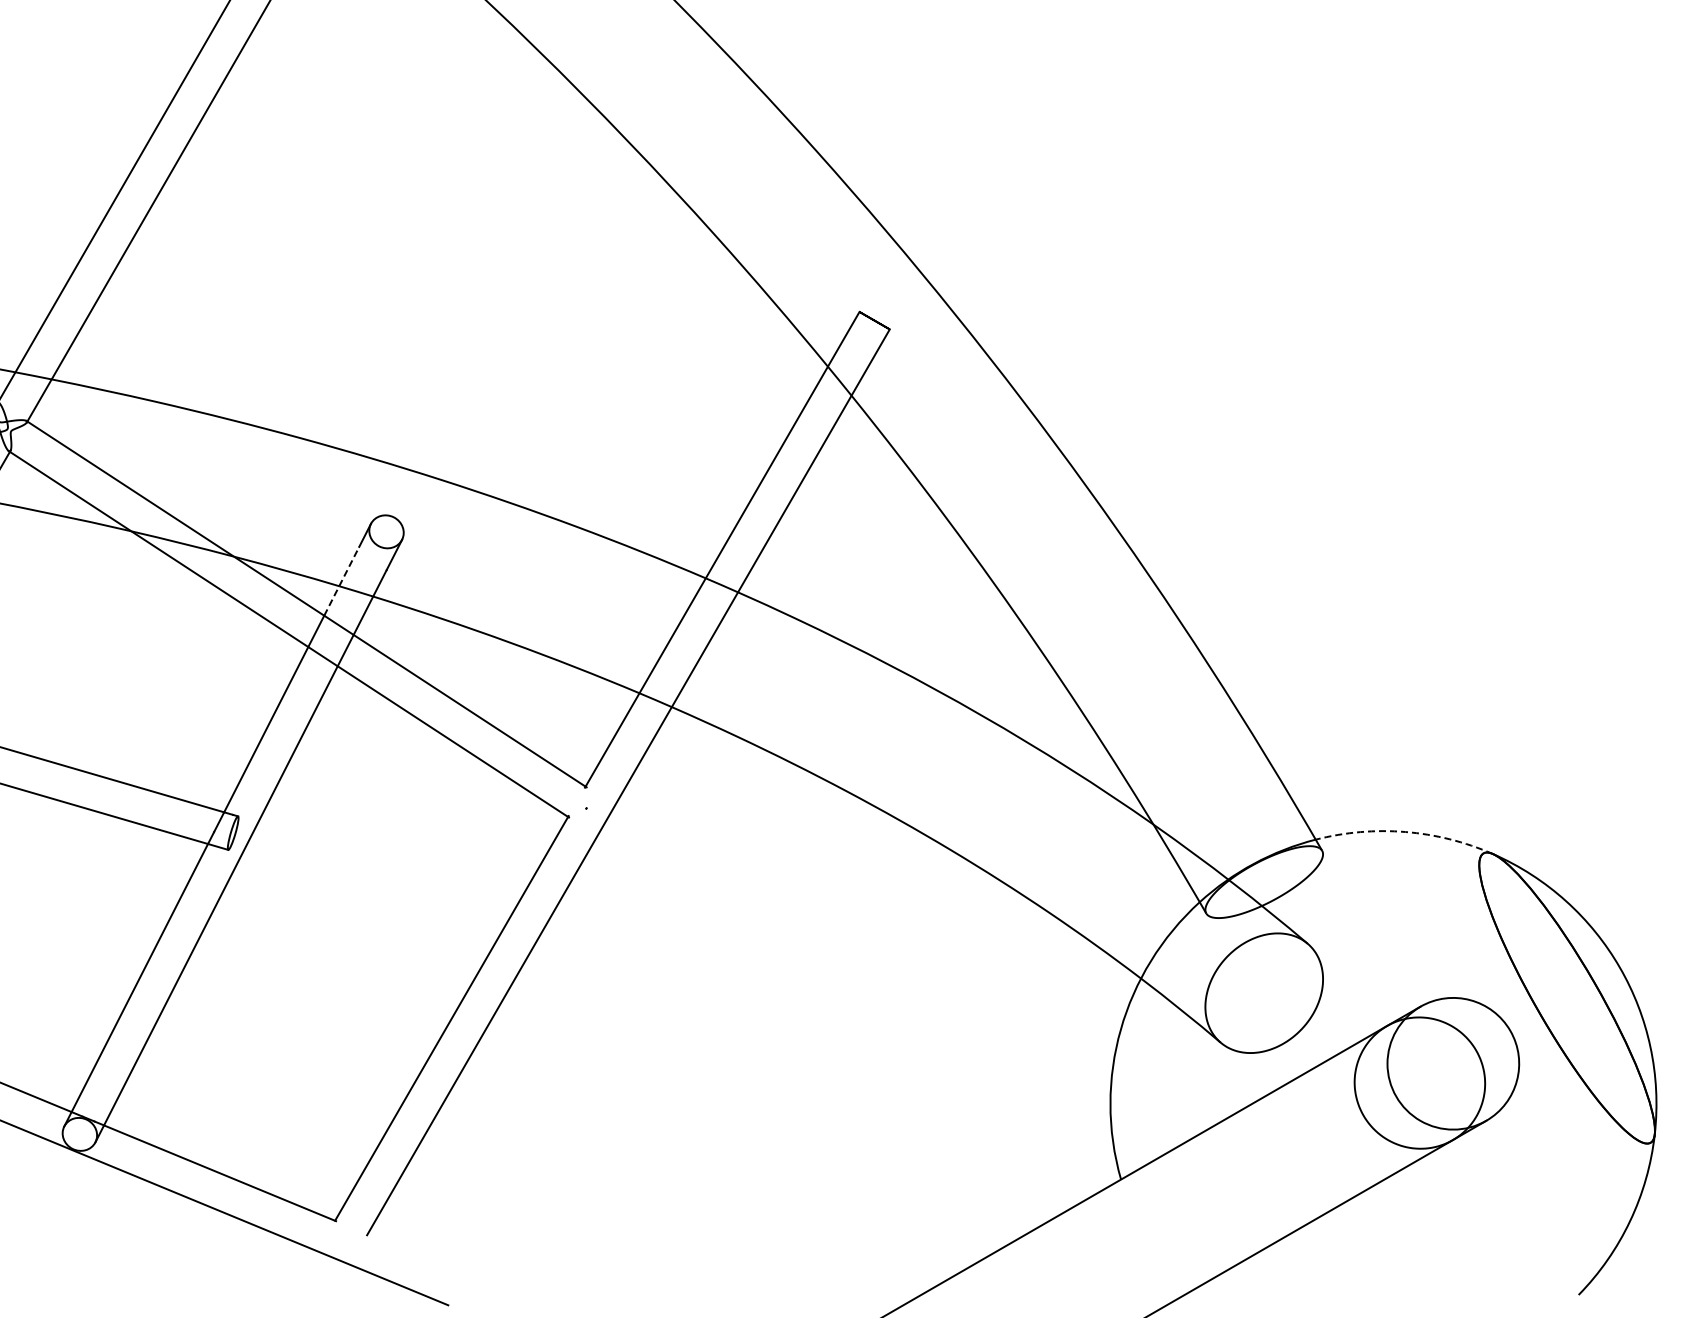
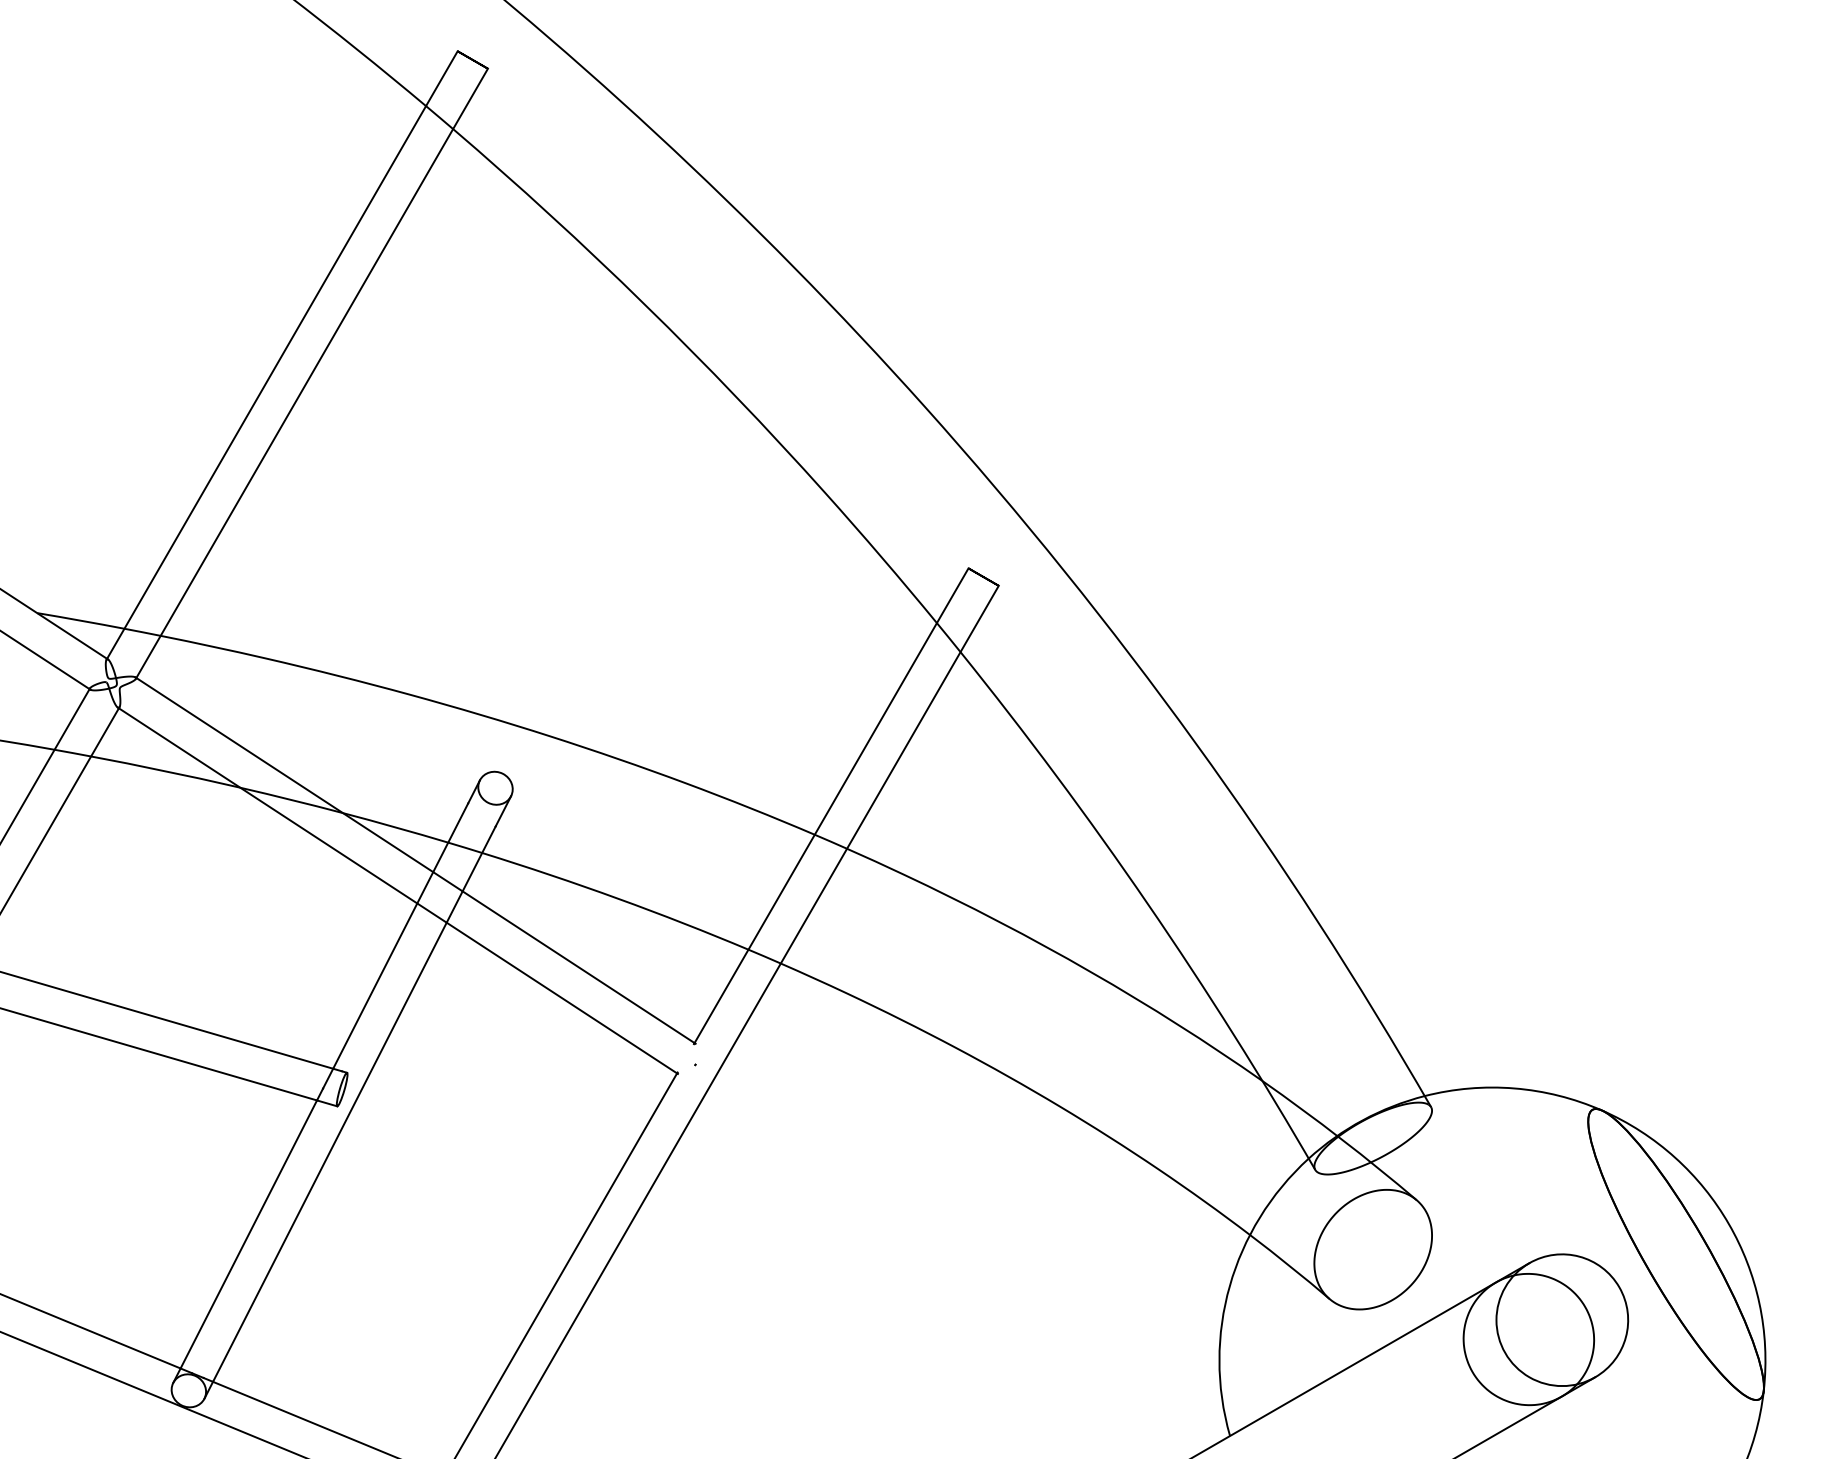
line: (341, 581) -> (450, 837), dashed -> solid
arc: (1405, 832) -> (1514, 1088), dashed -> solid

